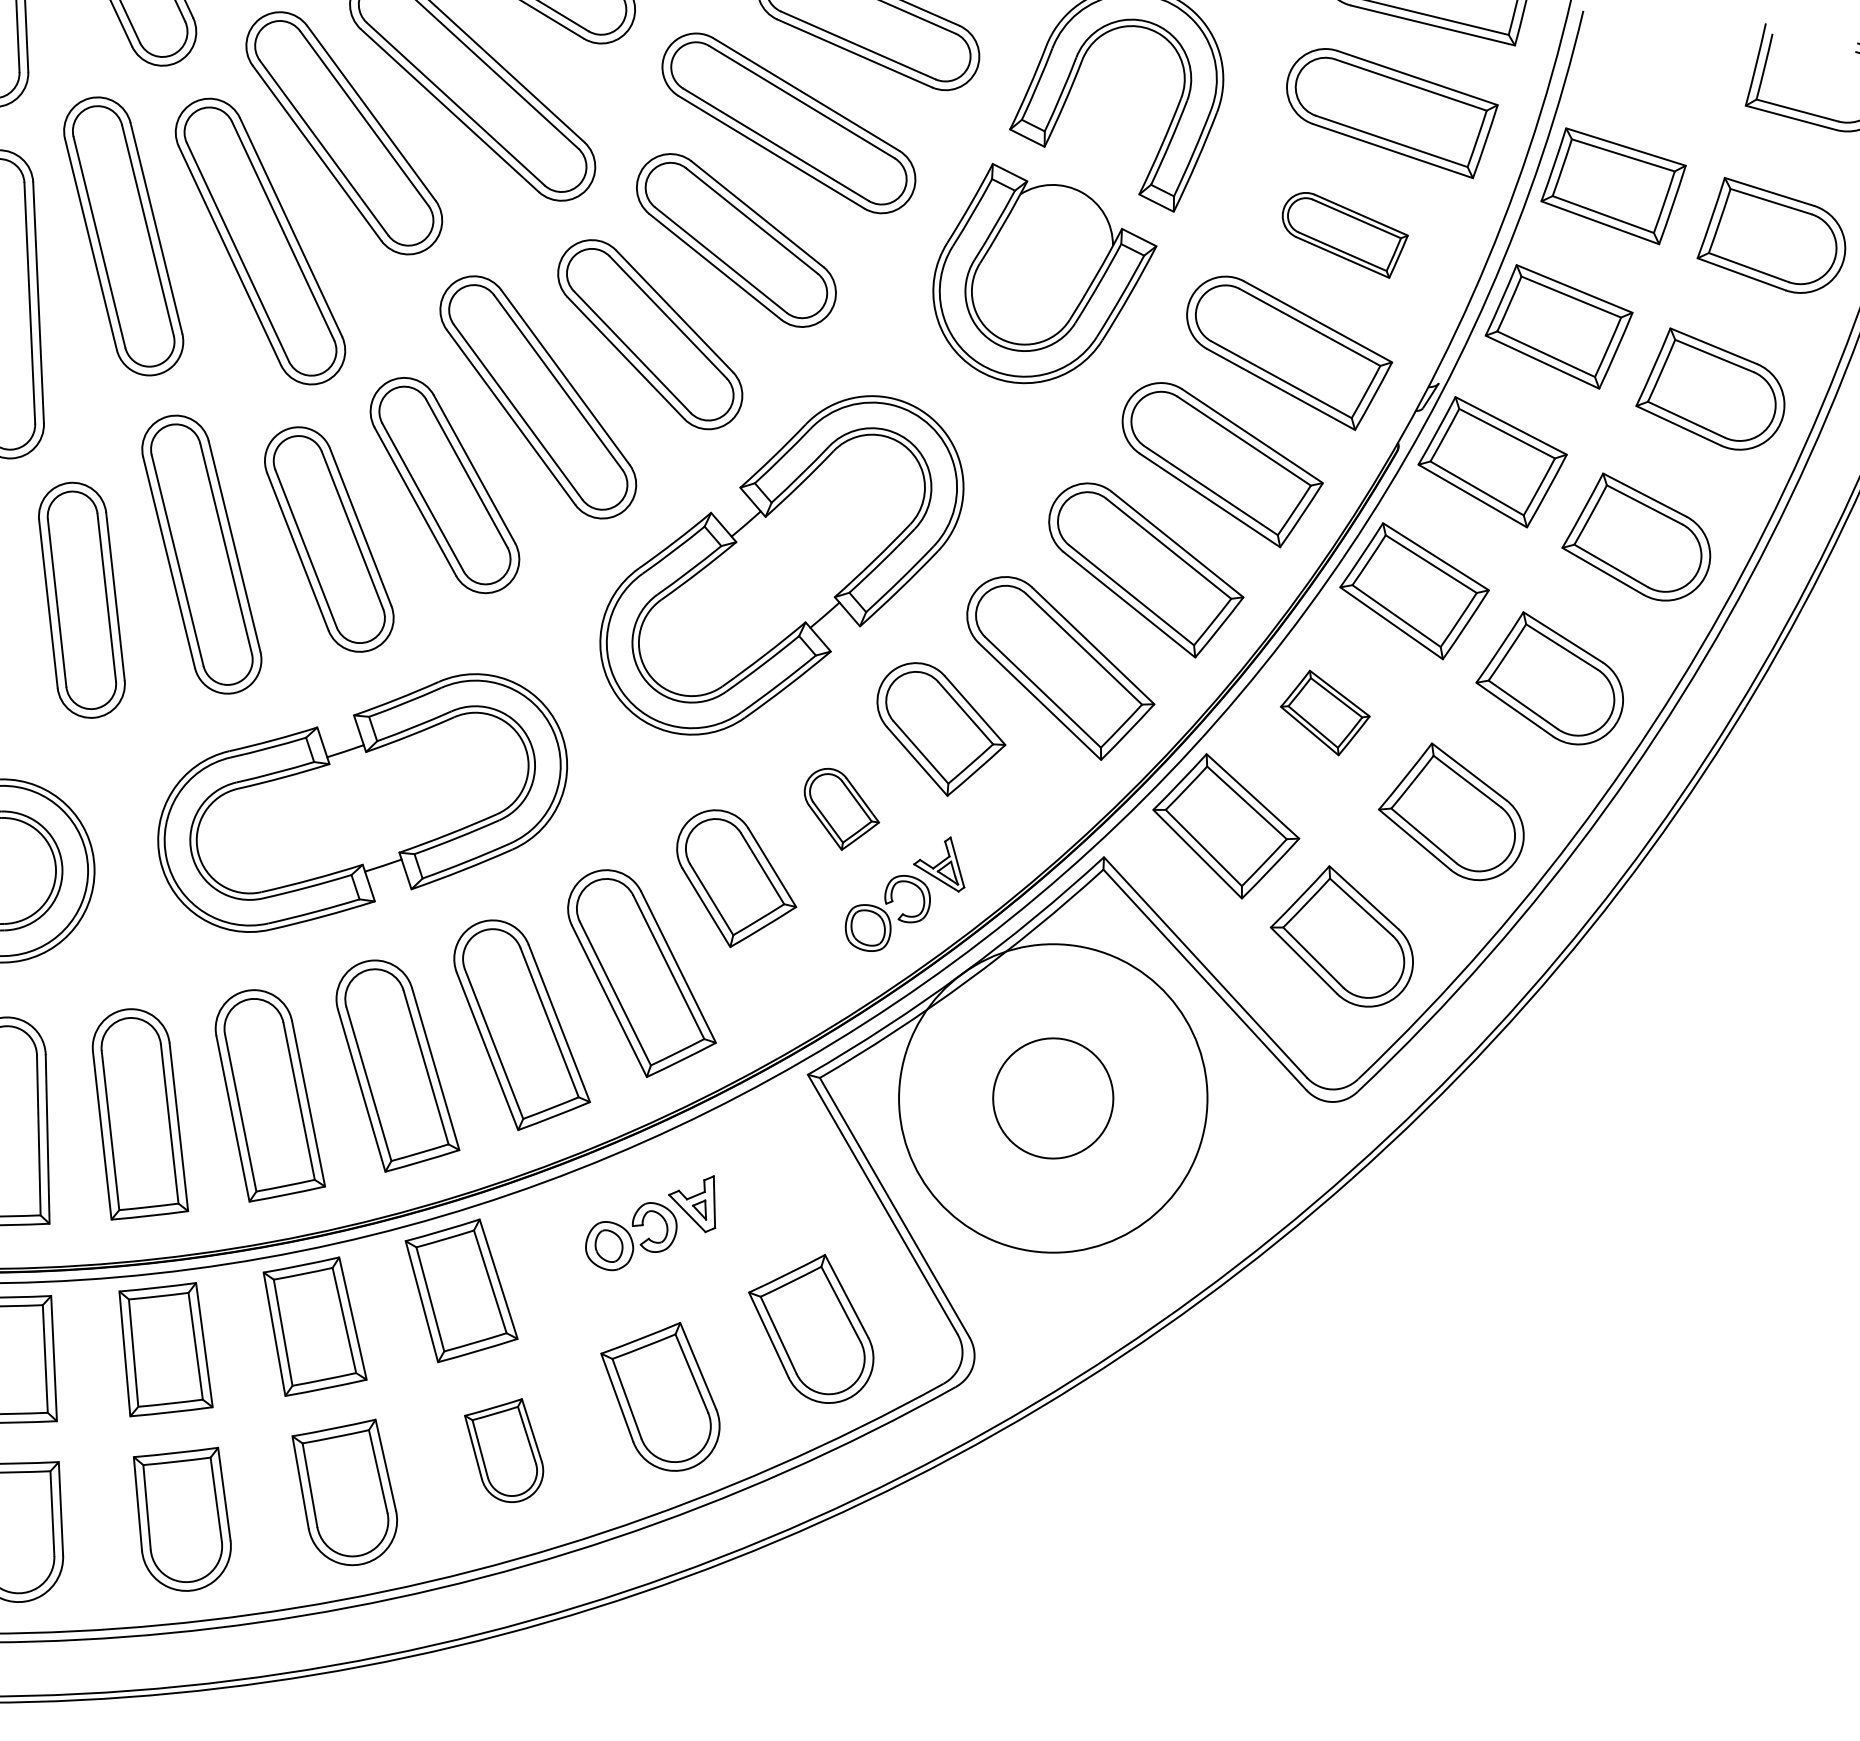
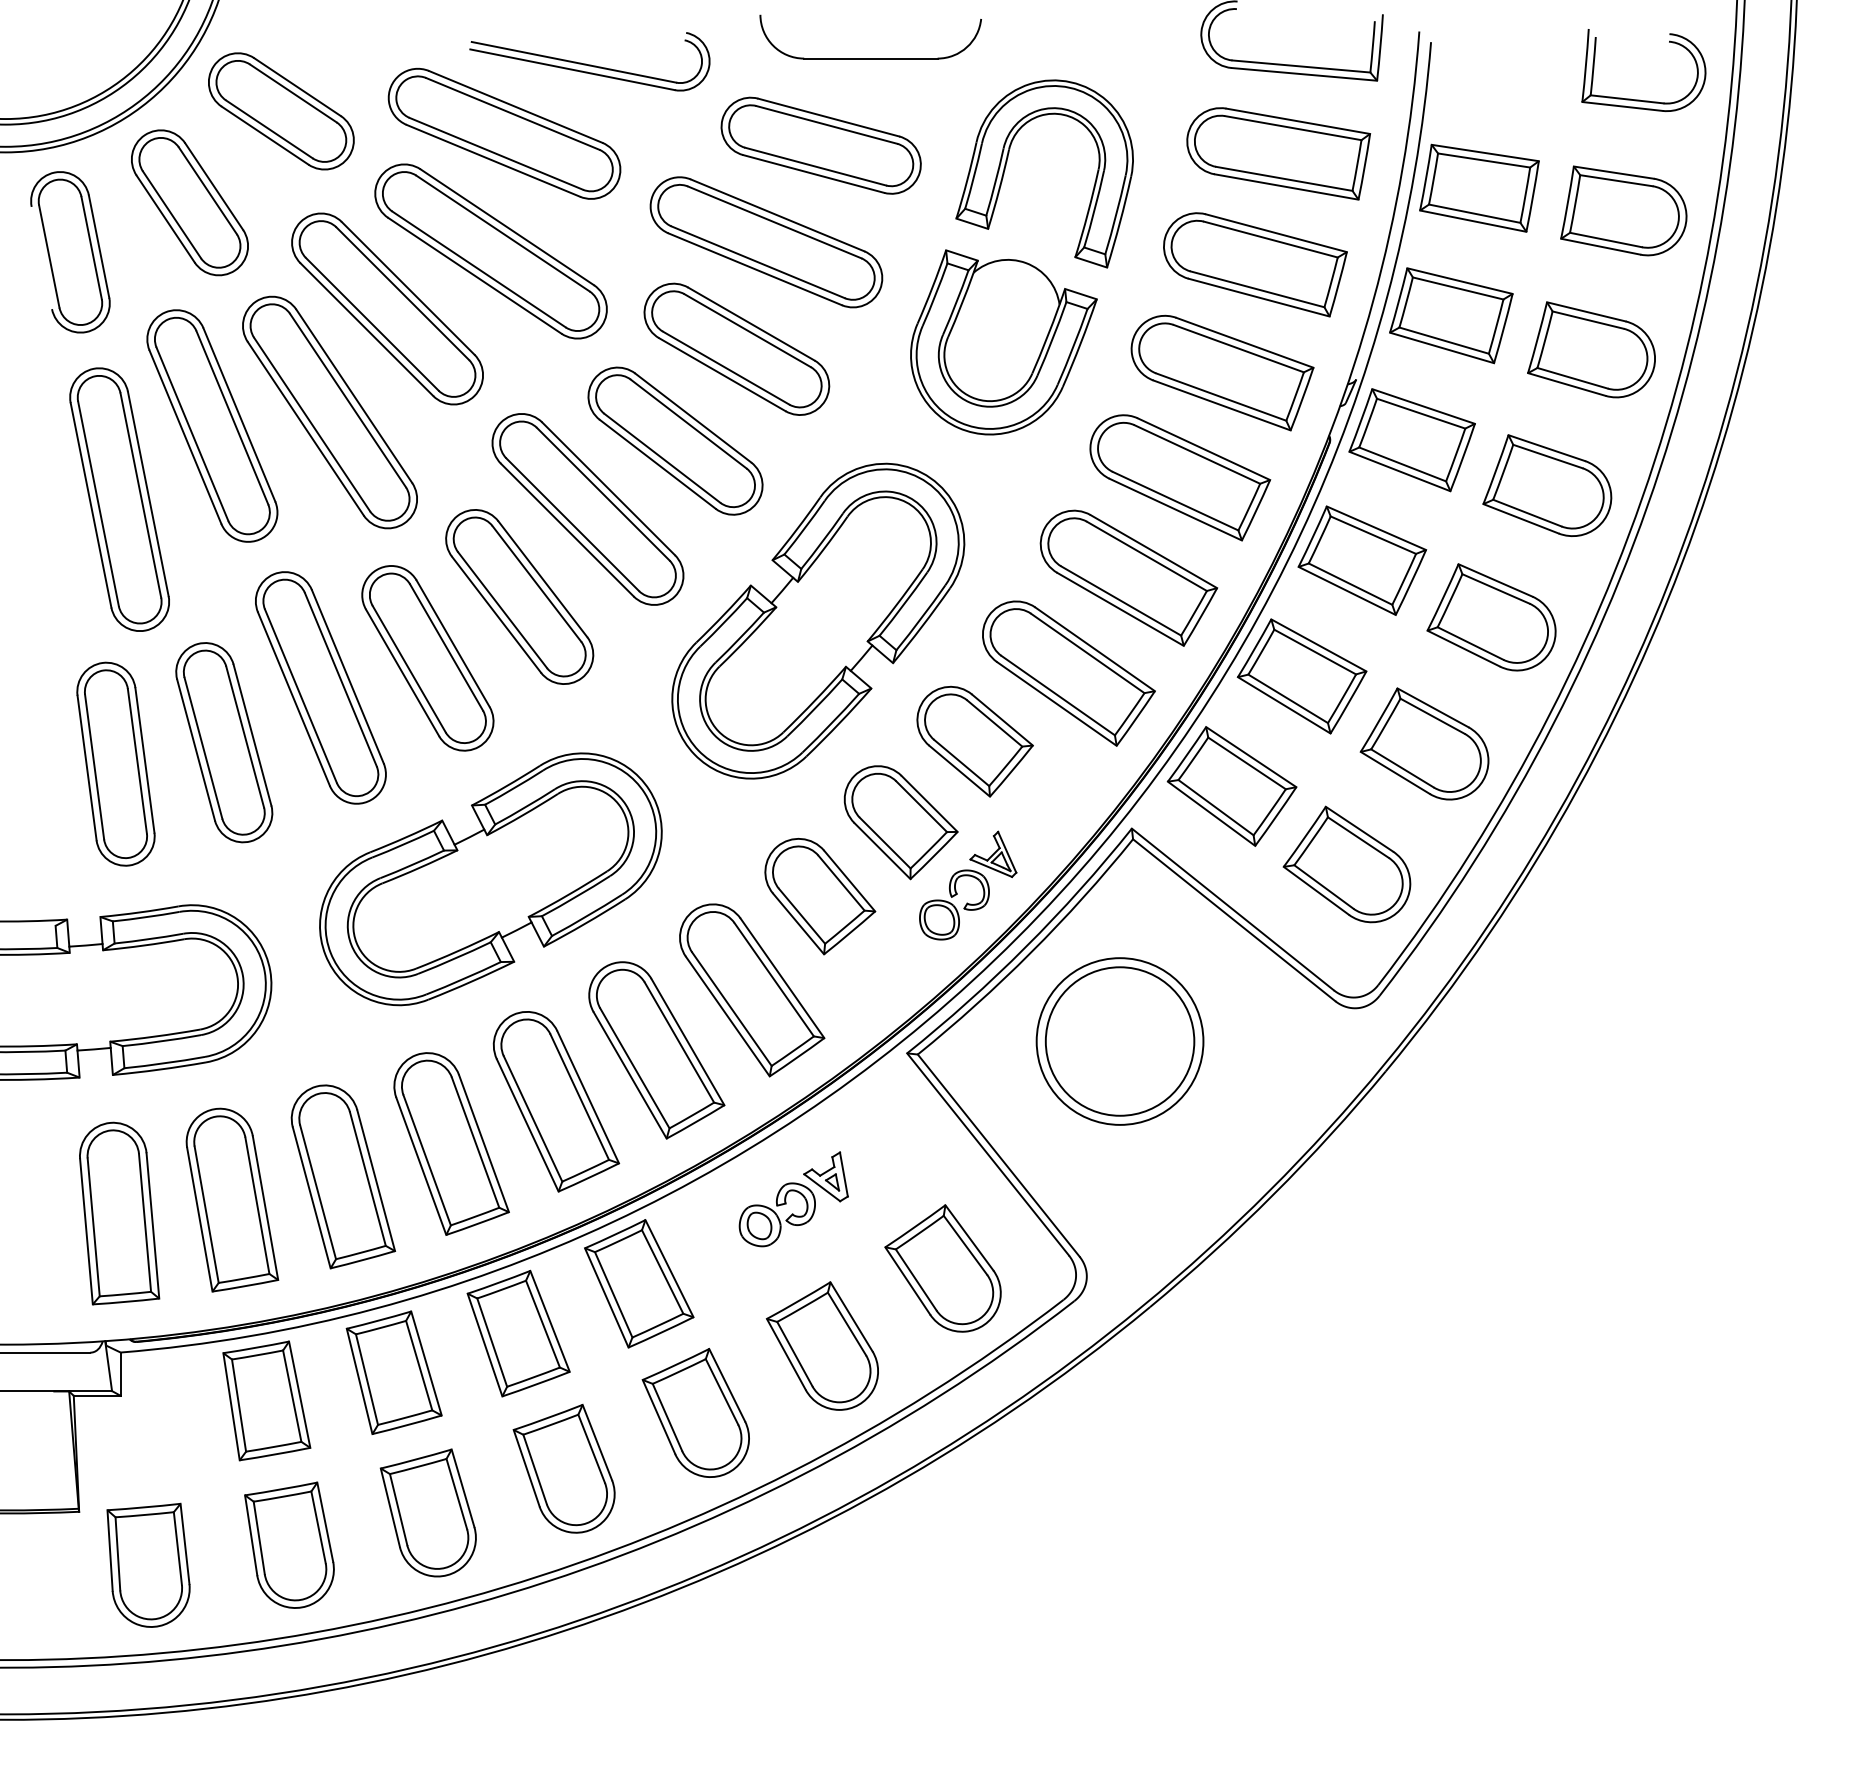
part: (1343, 234) -> (1255, 264), size x1.67
part: (1324, 713) -> (1301, 676), size x1.67
part: (840, 809) -> (900, 822), size x1.67
circle: (1052, 1098) -> (1119, 1041), size x0.62
circle: (1052, 1098) -> (1119, 1041), size x1.43
part: (503, 1448) -> (695, 1412), size x1.43

